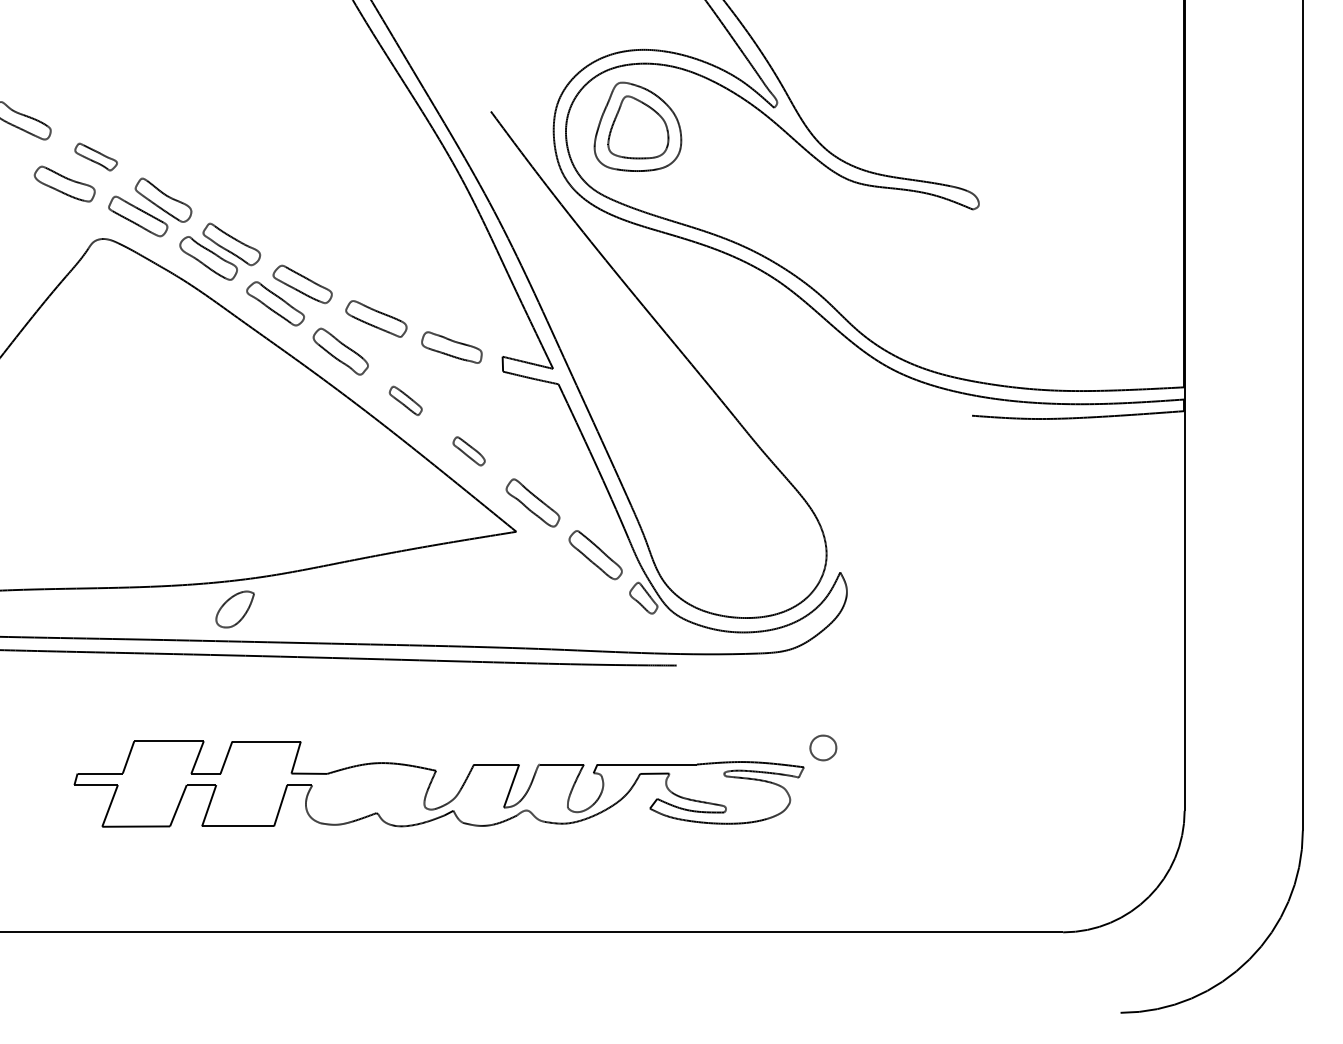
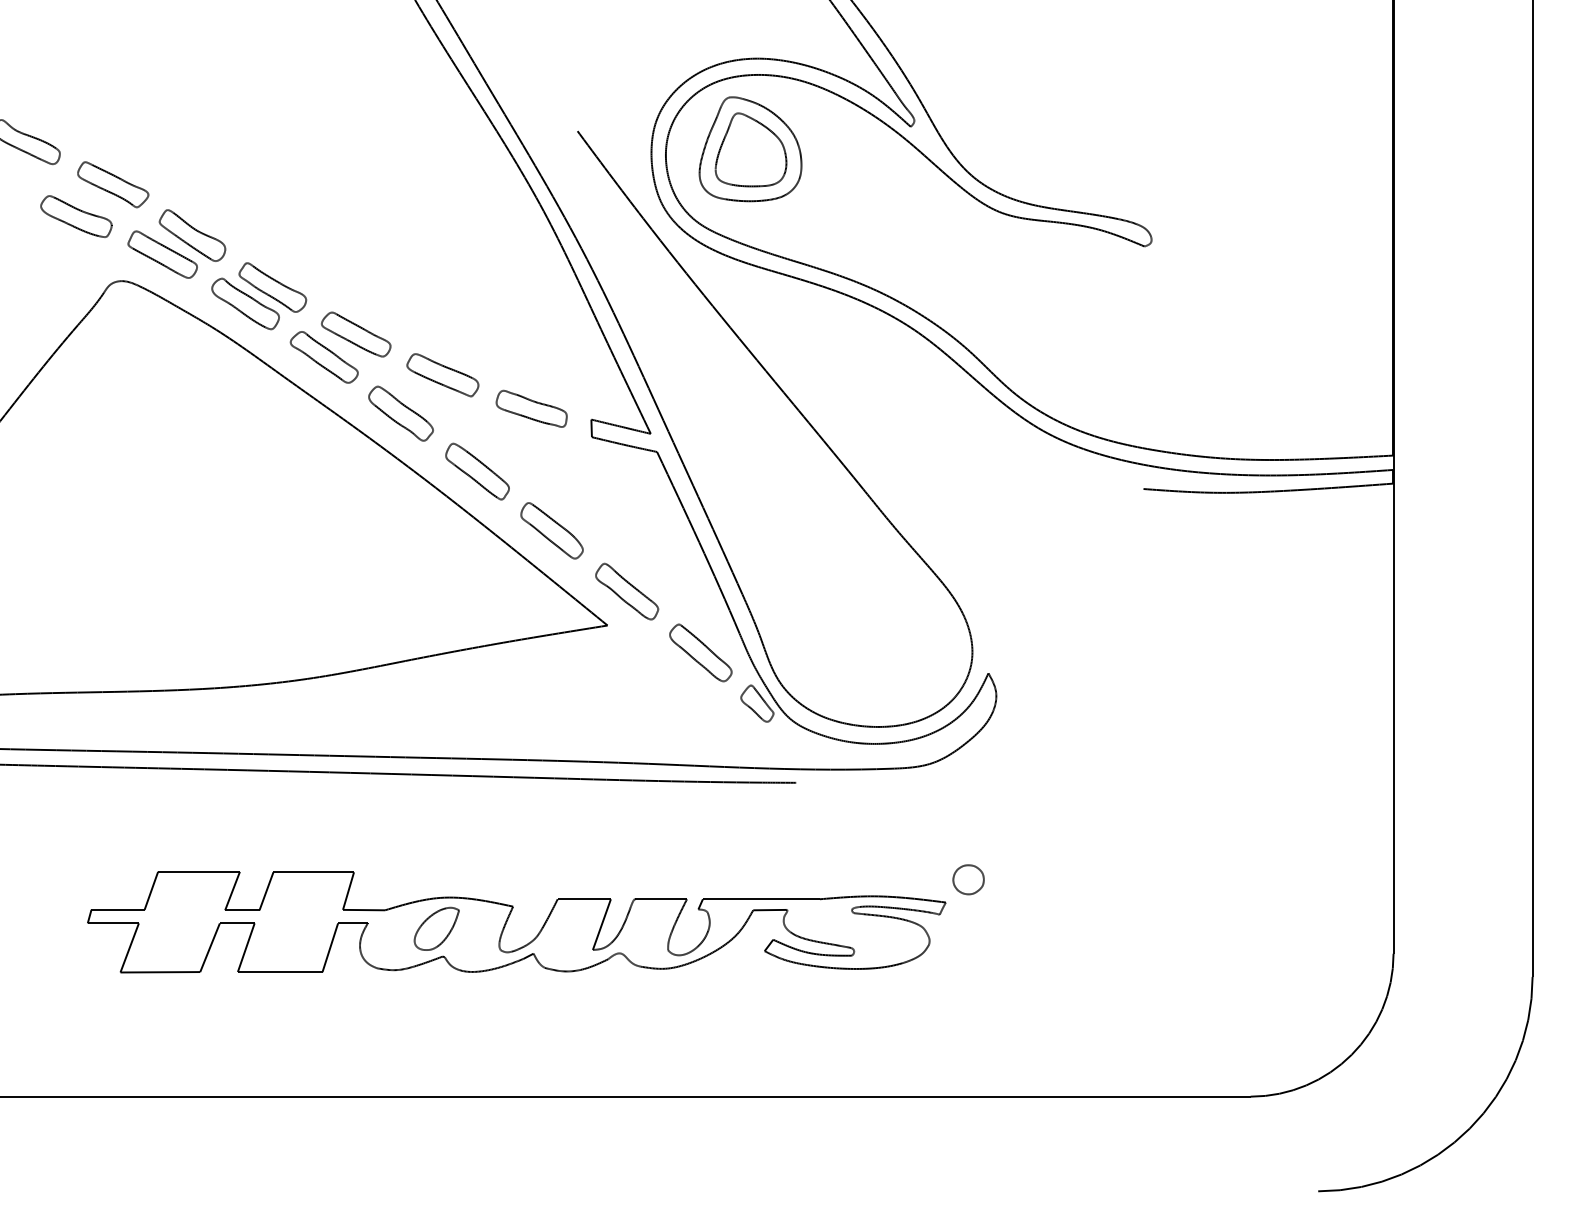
part: (96, 156) -> (113, 184), size x1.43
part: (405, 400) -> (477, 471), size x1.67
part: (468, 451) -> (551, 530), size x1.67
part: (234, 609) -> (436, 928), moved

